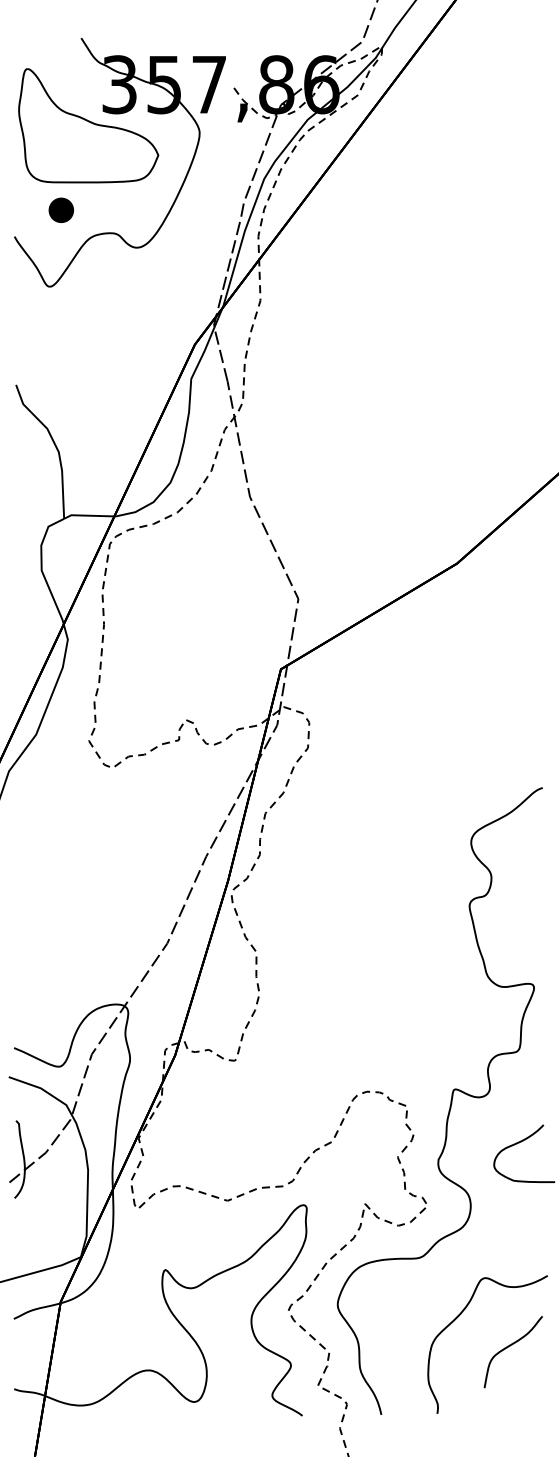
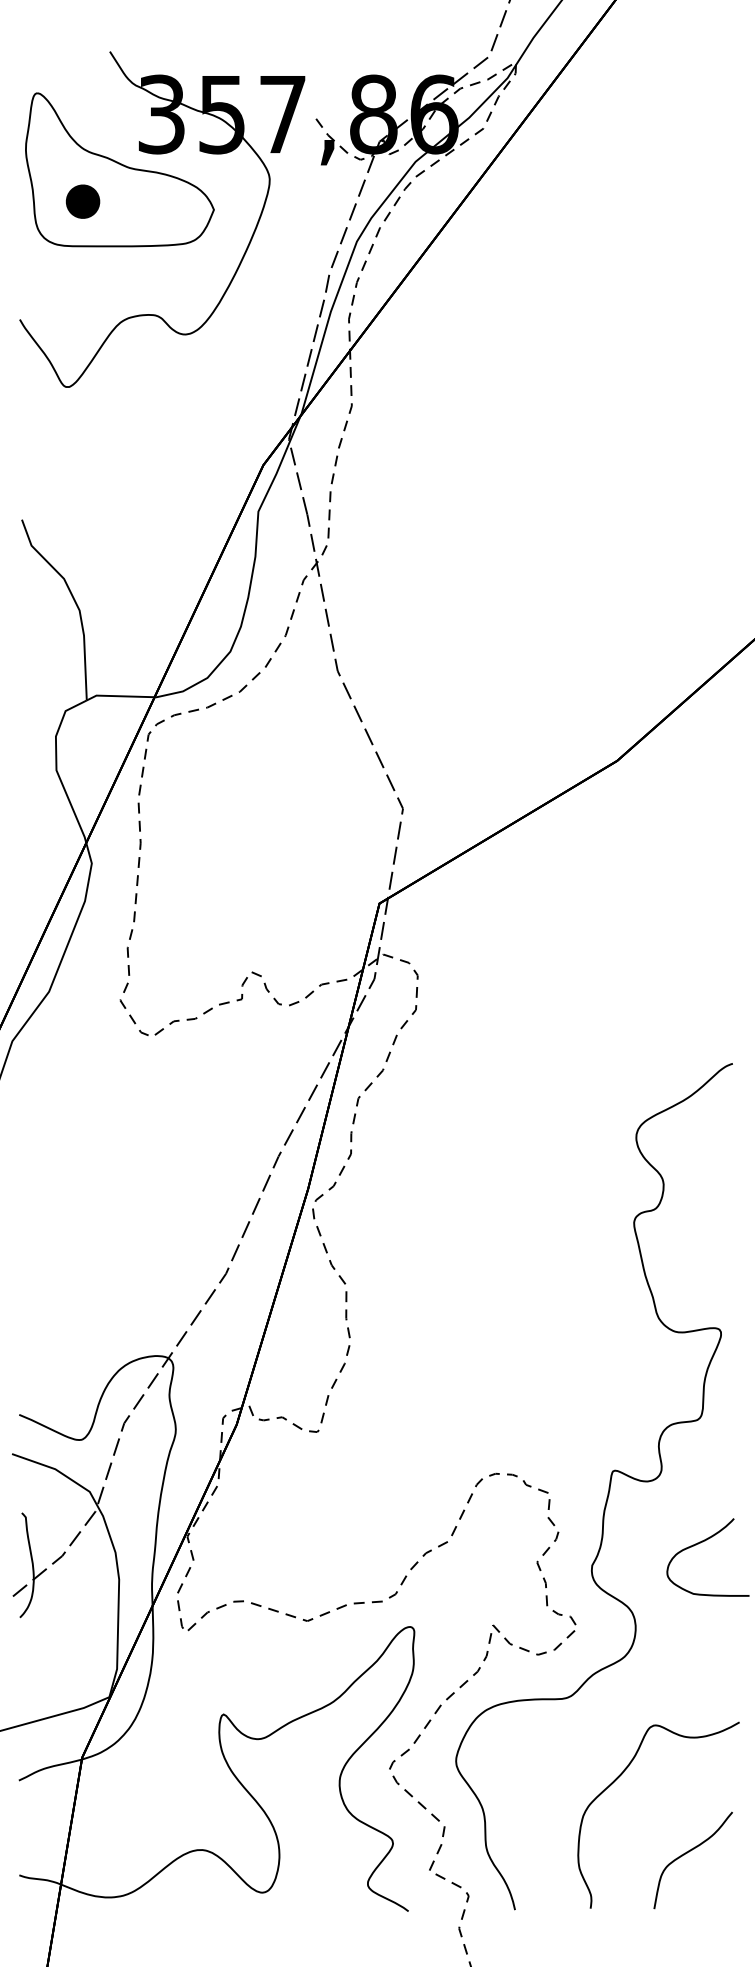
part: (60, 209) -> (81, 200), moved
curve: (510, 1346) -> (689, 1852), moved

